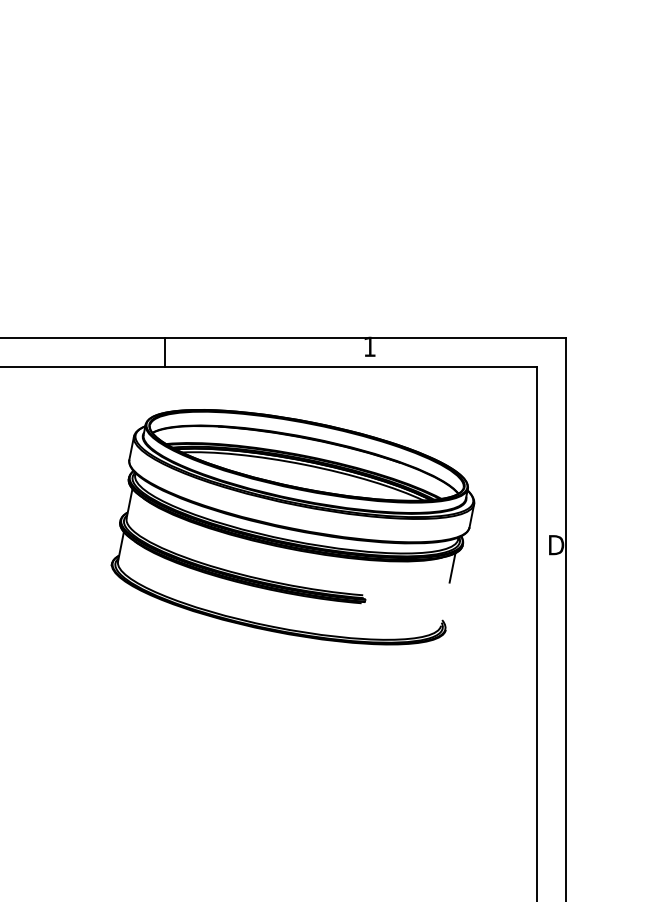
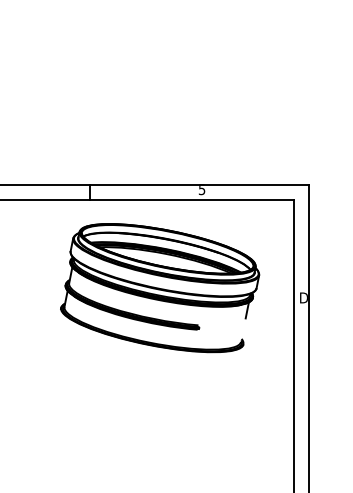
text: (368, 348) -> (201, 190), 1 -> 5

